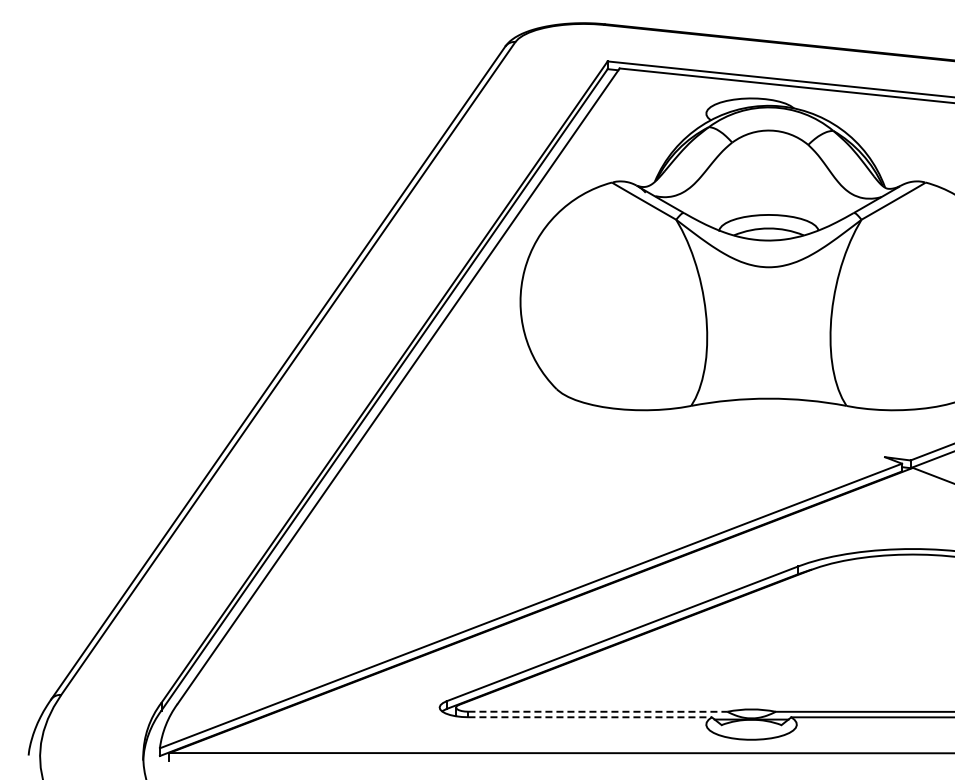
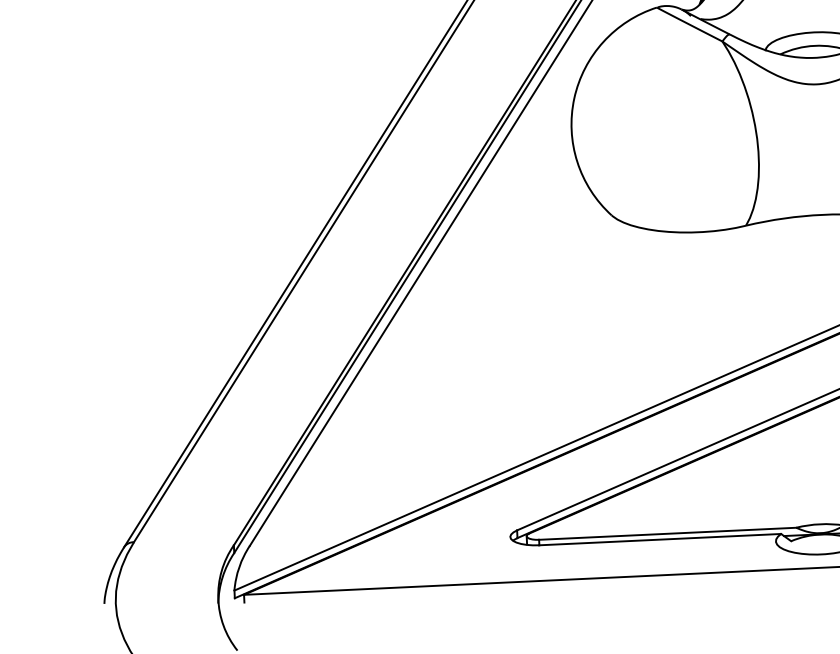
line: (598, 711) -> (668, 533), dashed -> solid
line: (590, 717) -> (660, 539), dashed -> solid

